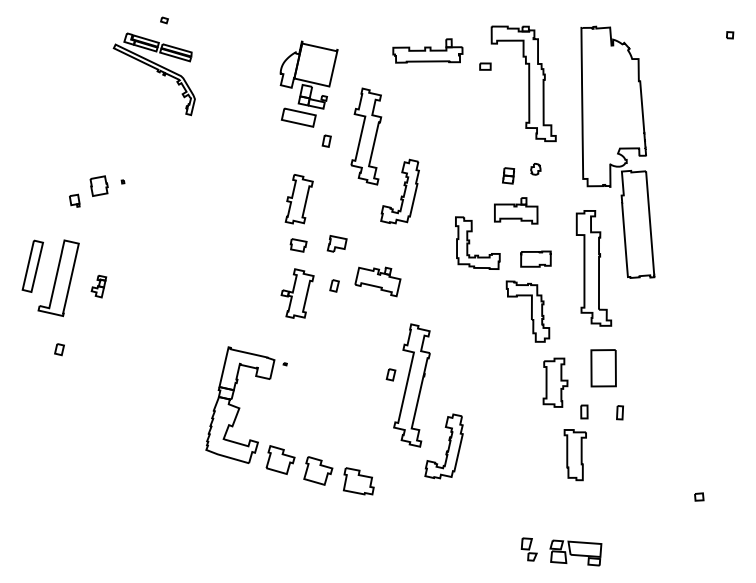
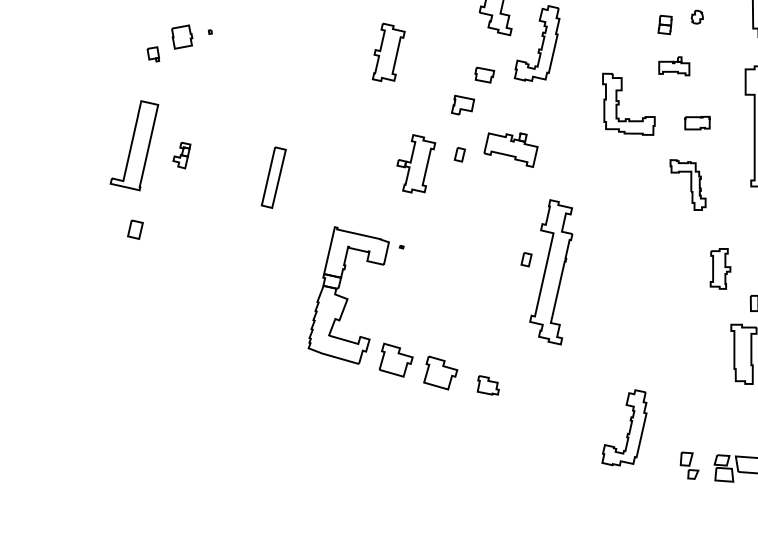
part: (298, 199) -> (387, 52), moved
part: (516, 210) -> (674, 65), size x0.6
part: (298, 245) -> (484, 75), moved
part: (535, 258) -> (696, 122), size x0.7
part: (32, 265) -> (273, 176), moved
part: (527, 311) -> (687, 184), size x0.7
part: (59, 349) -> (135, 229), size x1.4
part: (555, 382) -> (720, 268), size x0.7
part: (443, 446) -> (623, 427), moved
part: (358, 481) -> (488, 385), size x0.6

